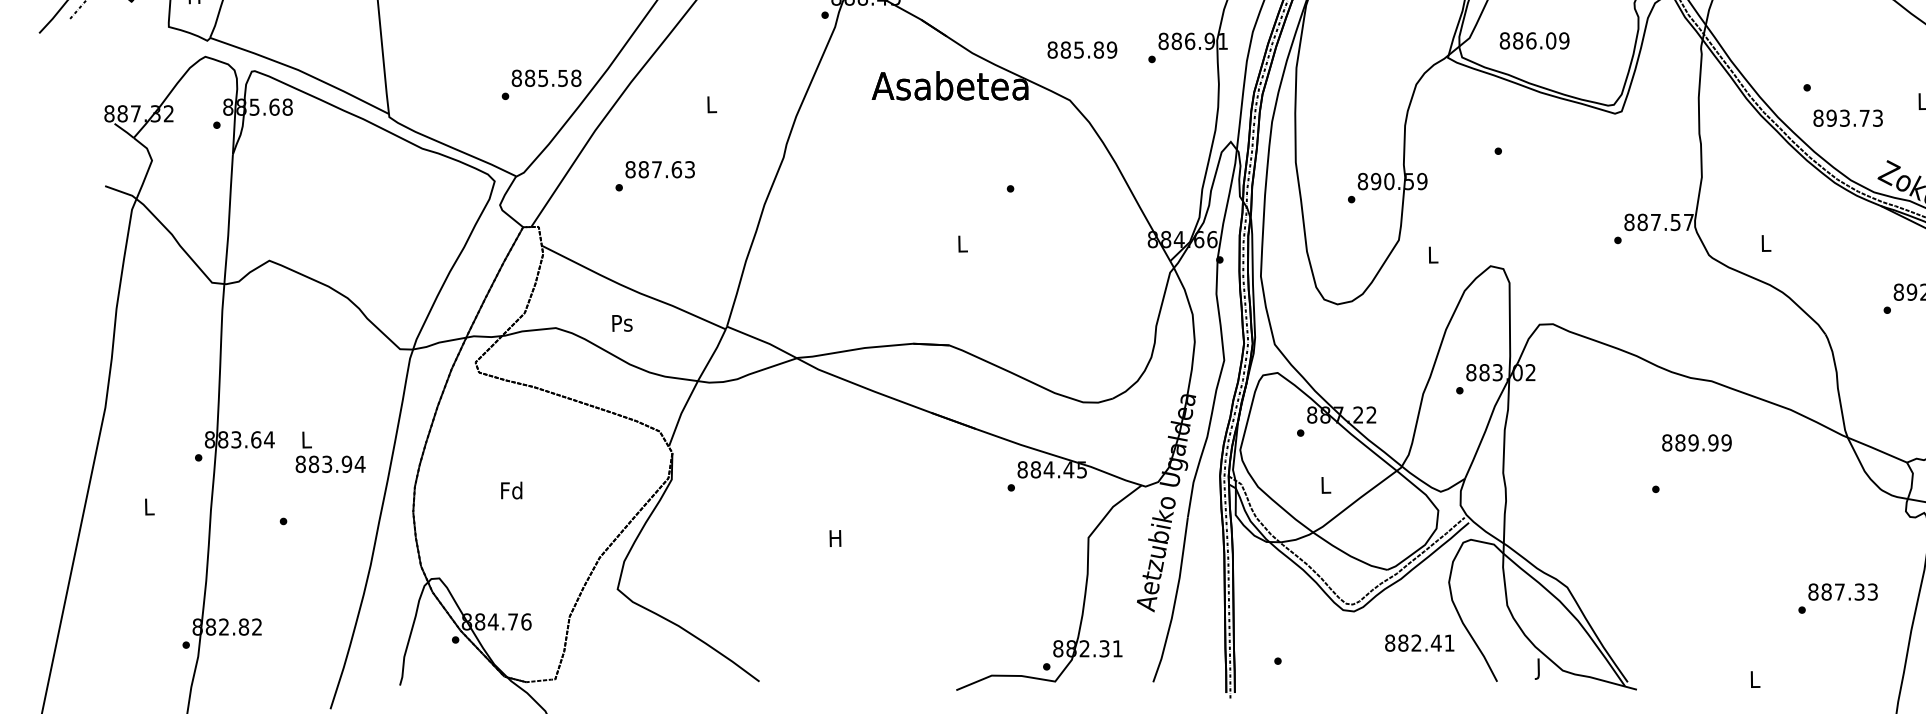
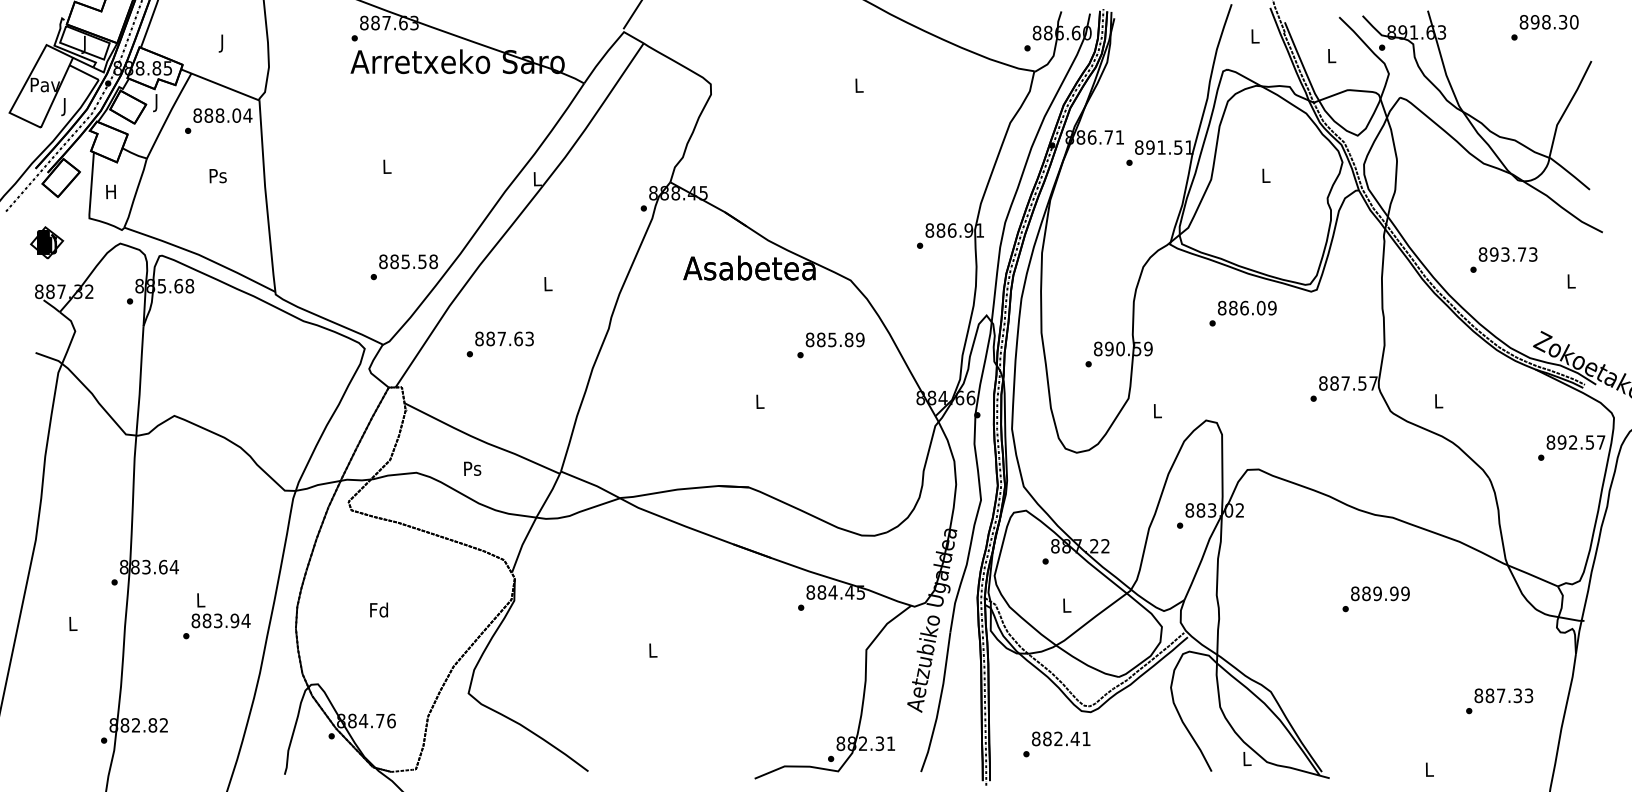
text: (1533, 40) -> (1246, 307), moved
text: (1081, 49) -> (834, 339), moved
part: (119, 55) -> (47, 242), added
text: (1847, 118) -> (1507, 254), moved
text: (1697, 442) -> (1380, 593), moved
text: (329, 452) -> (220, 610), moved
text: (835, 538) -> (652, 650), H -> L
text: (1420, 642) -> (1061, 738), moved
text: (1539, 668) -> (1247, 760), J -> L

